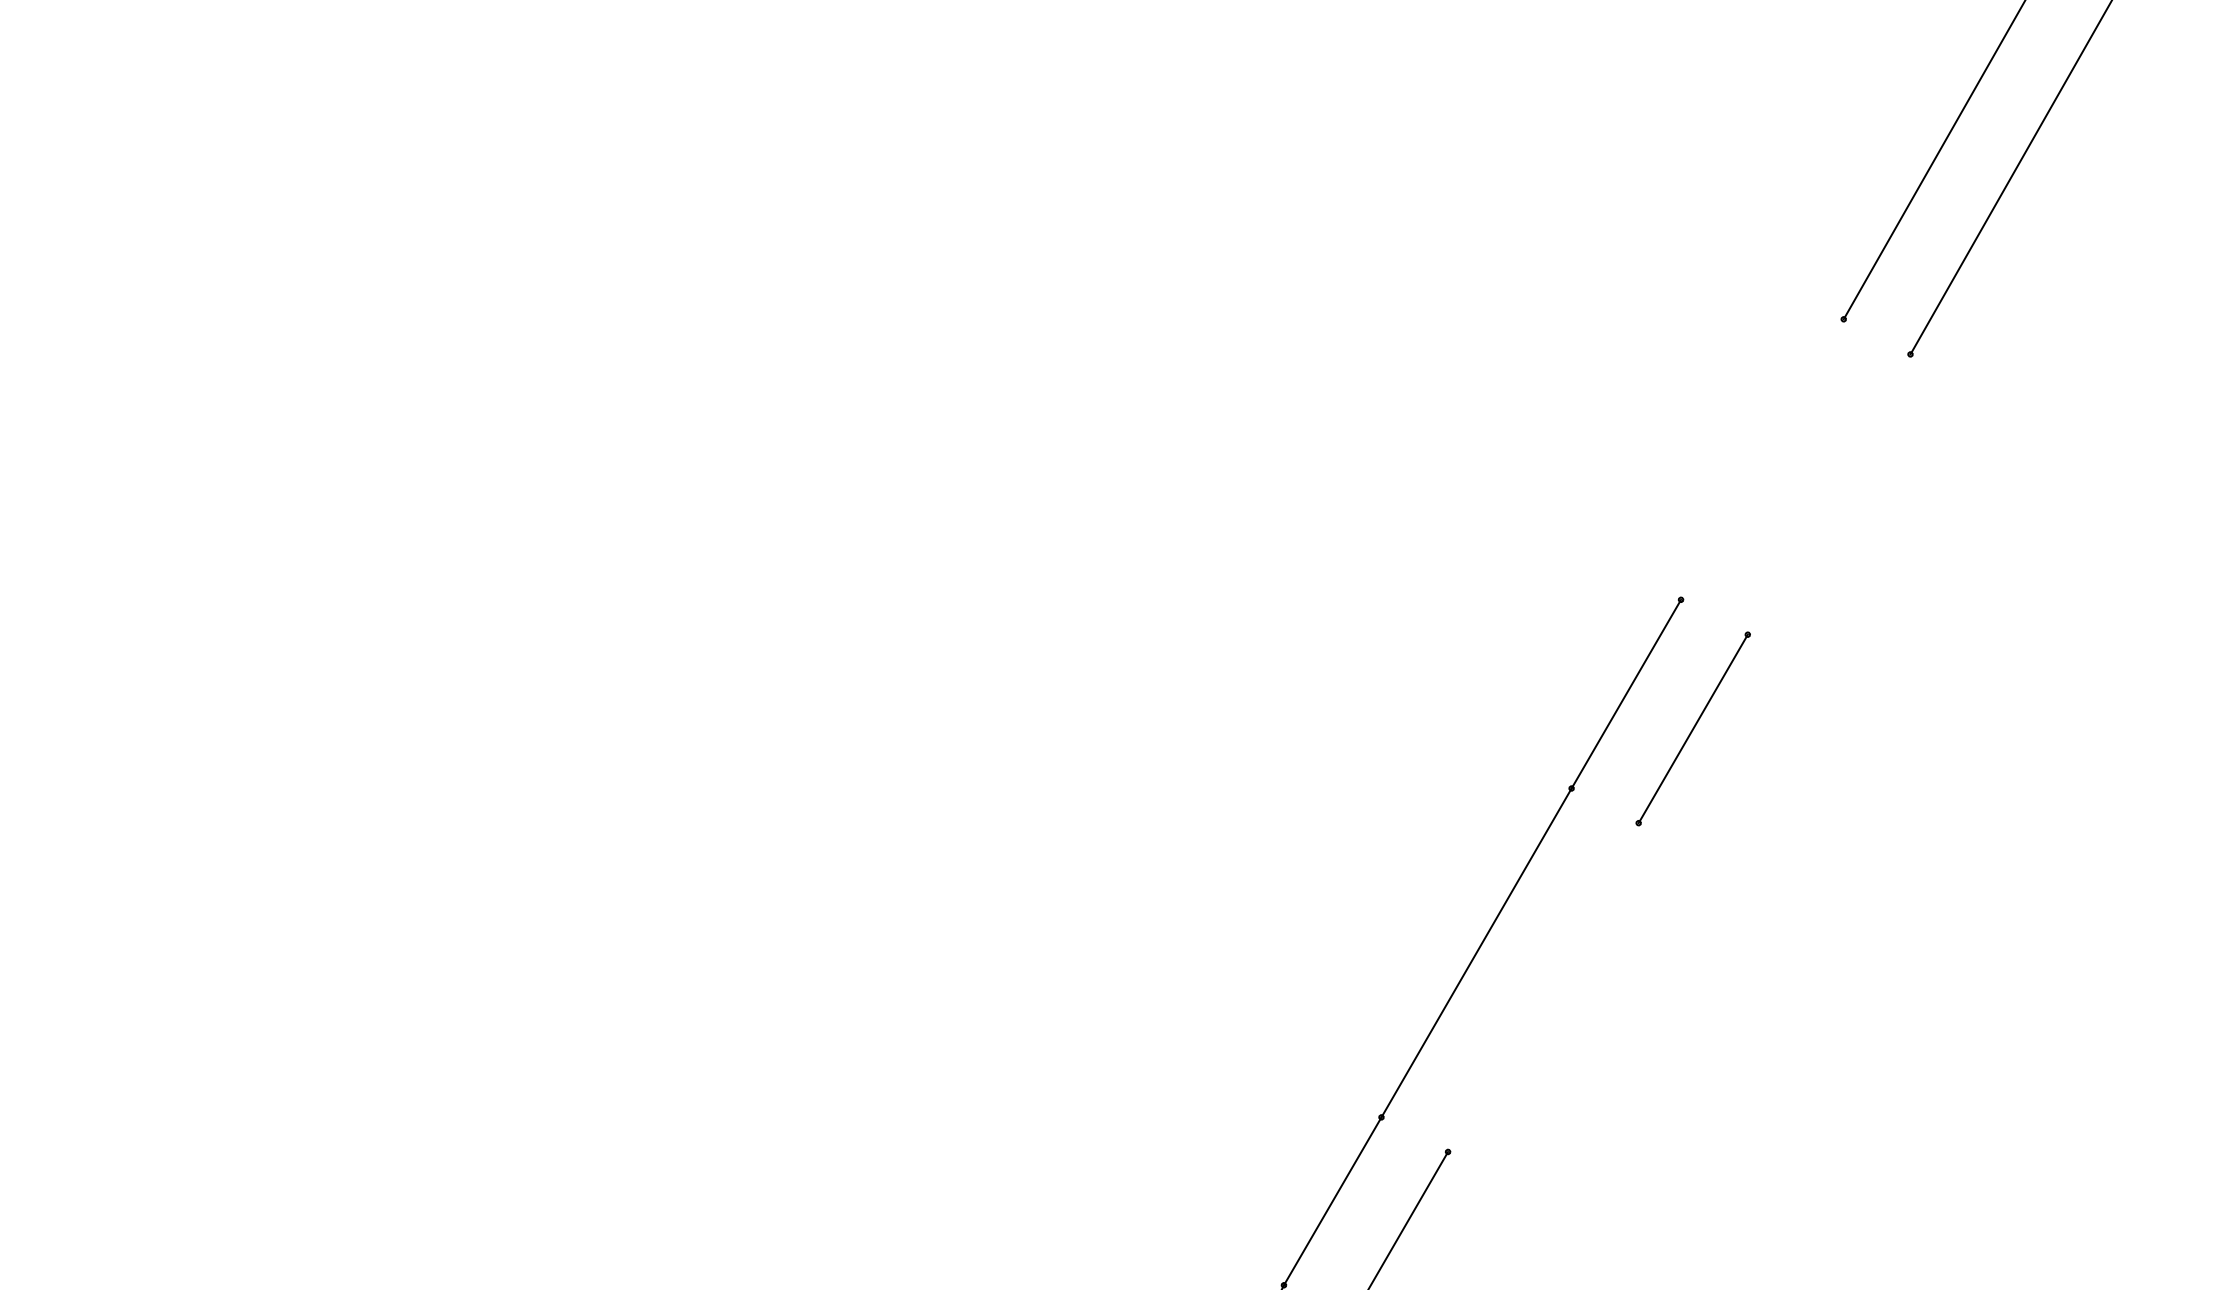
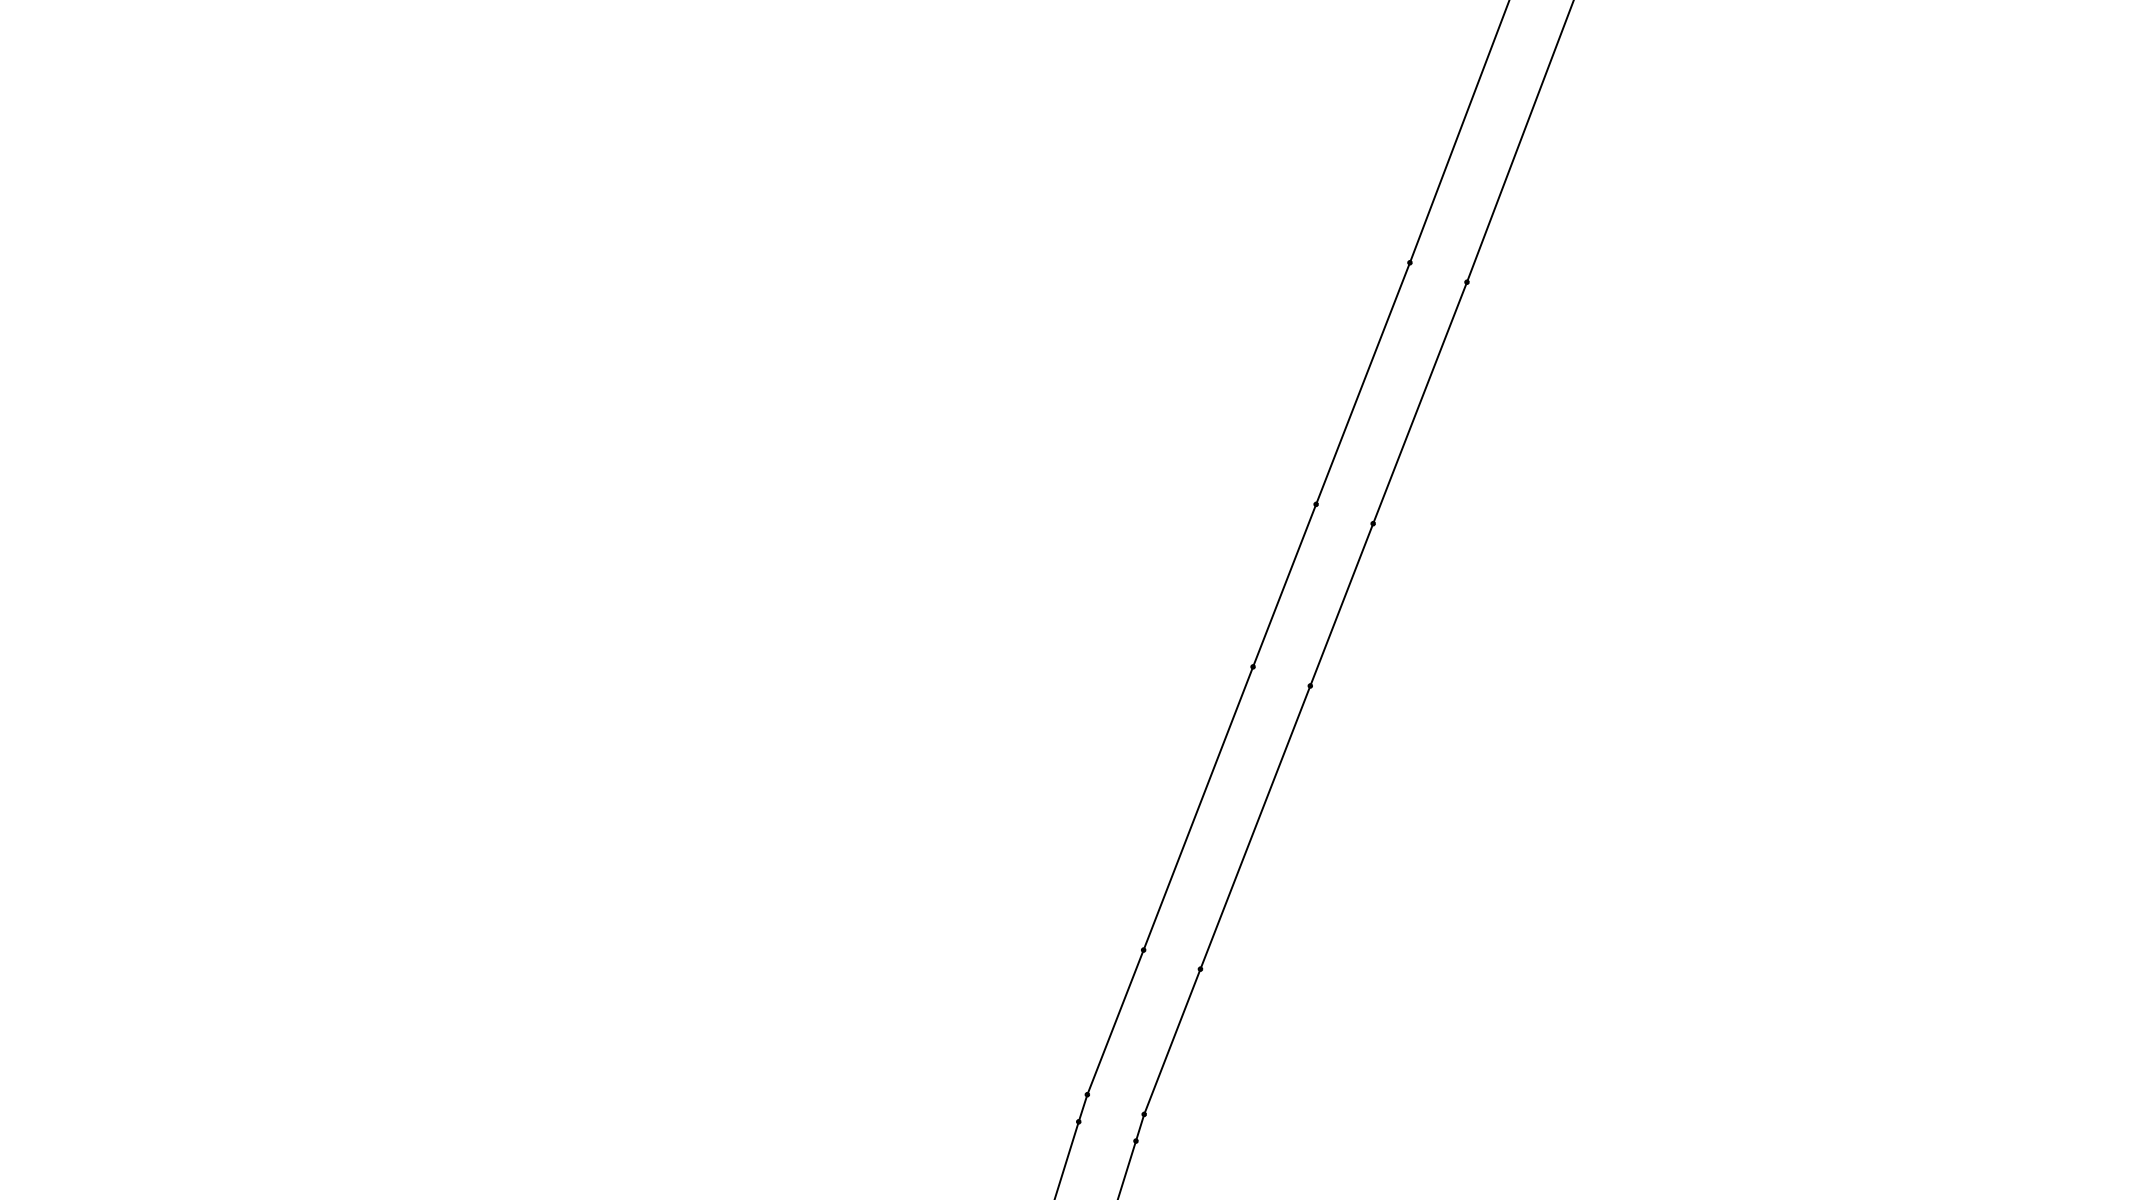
line: (1761, 459) -> (1362, 383), added
line: (1829, 494) -> (1420, 402), added
line: (1543, 987) -> (1255, 827), added

